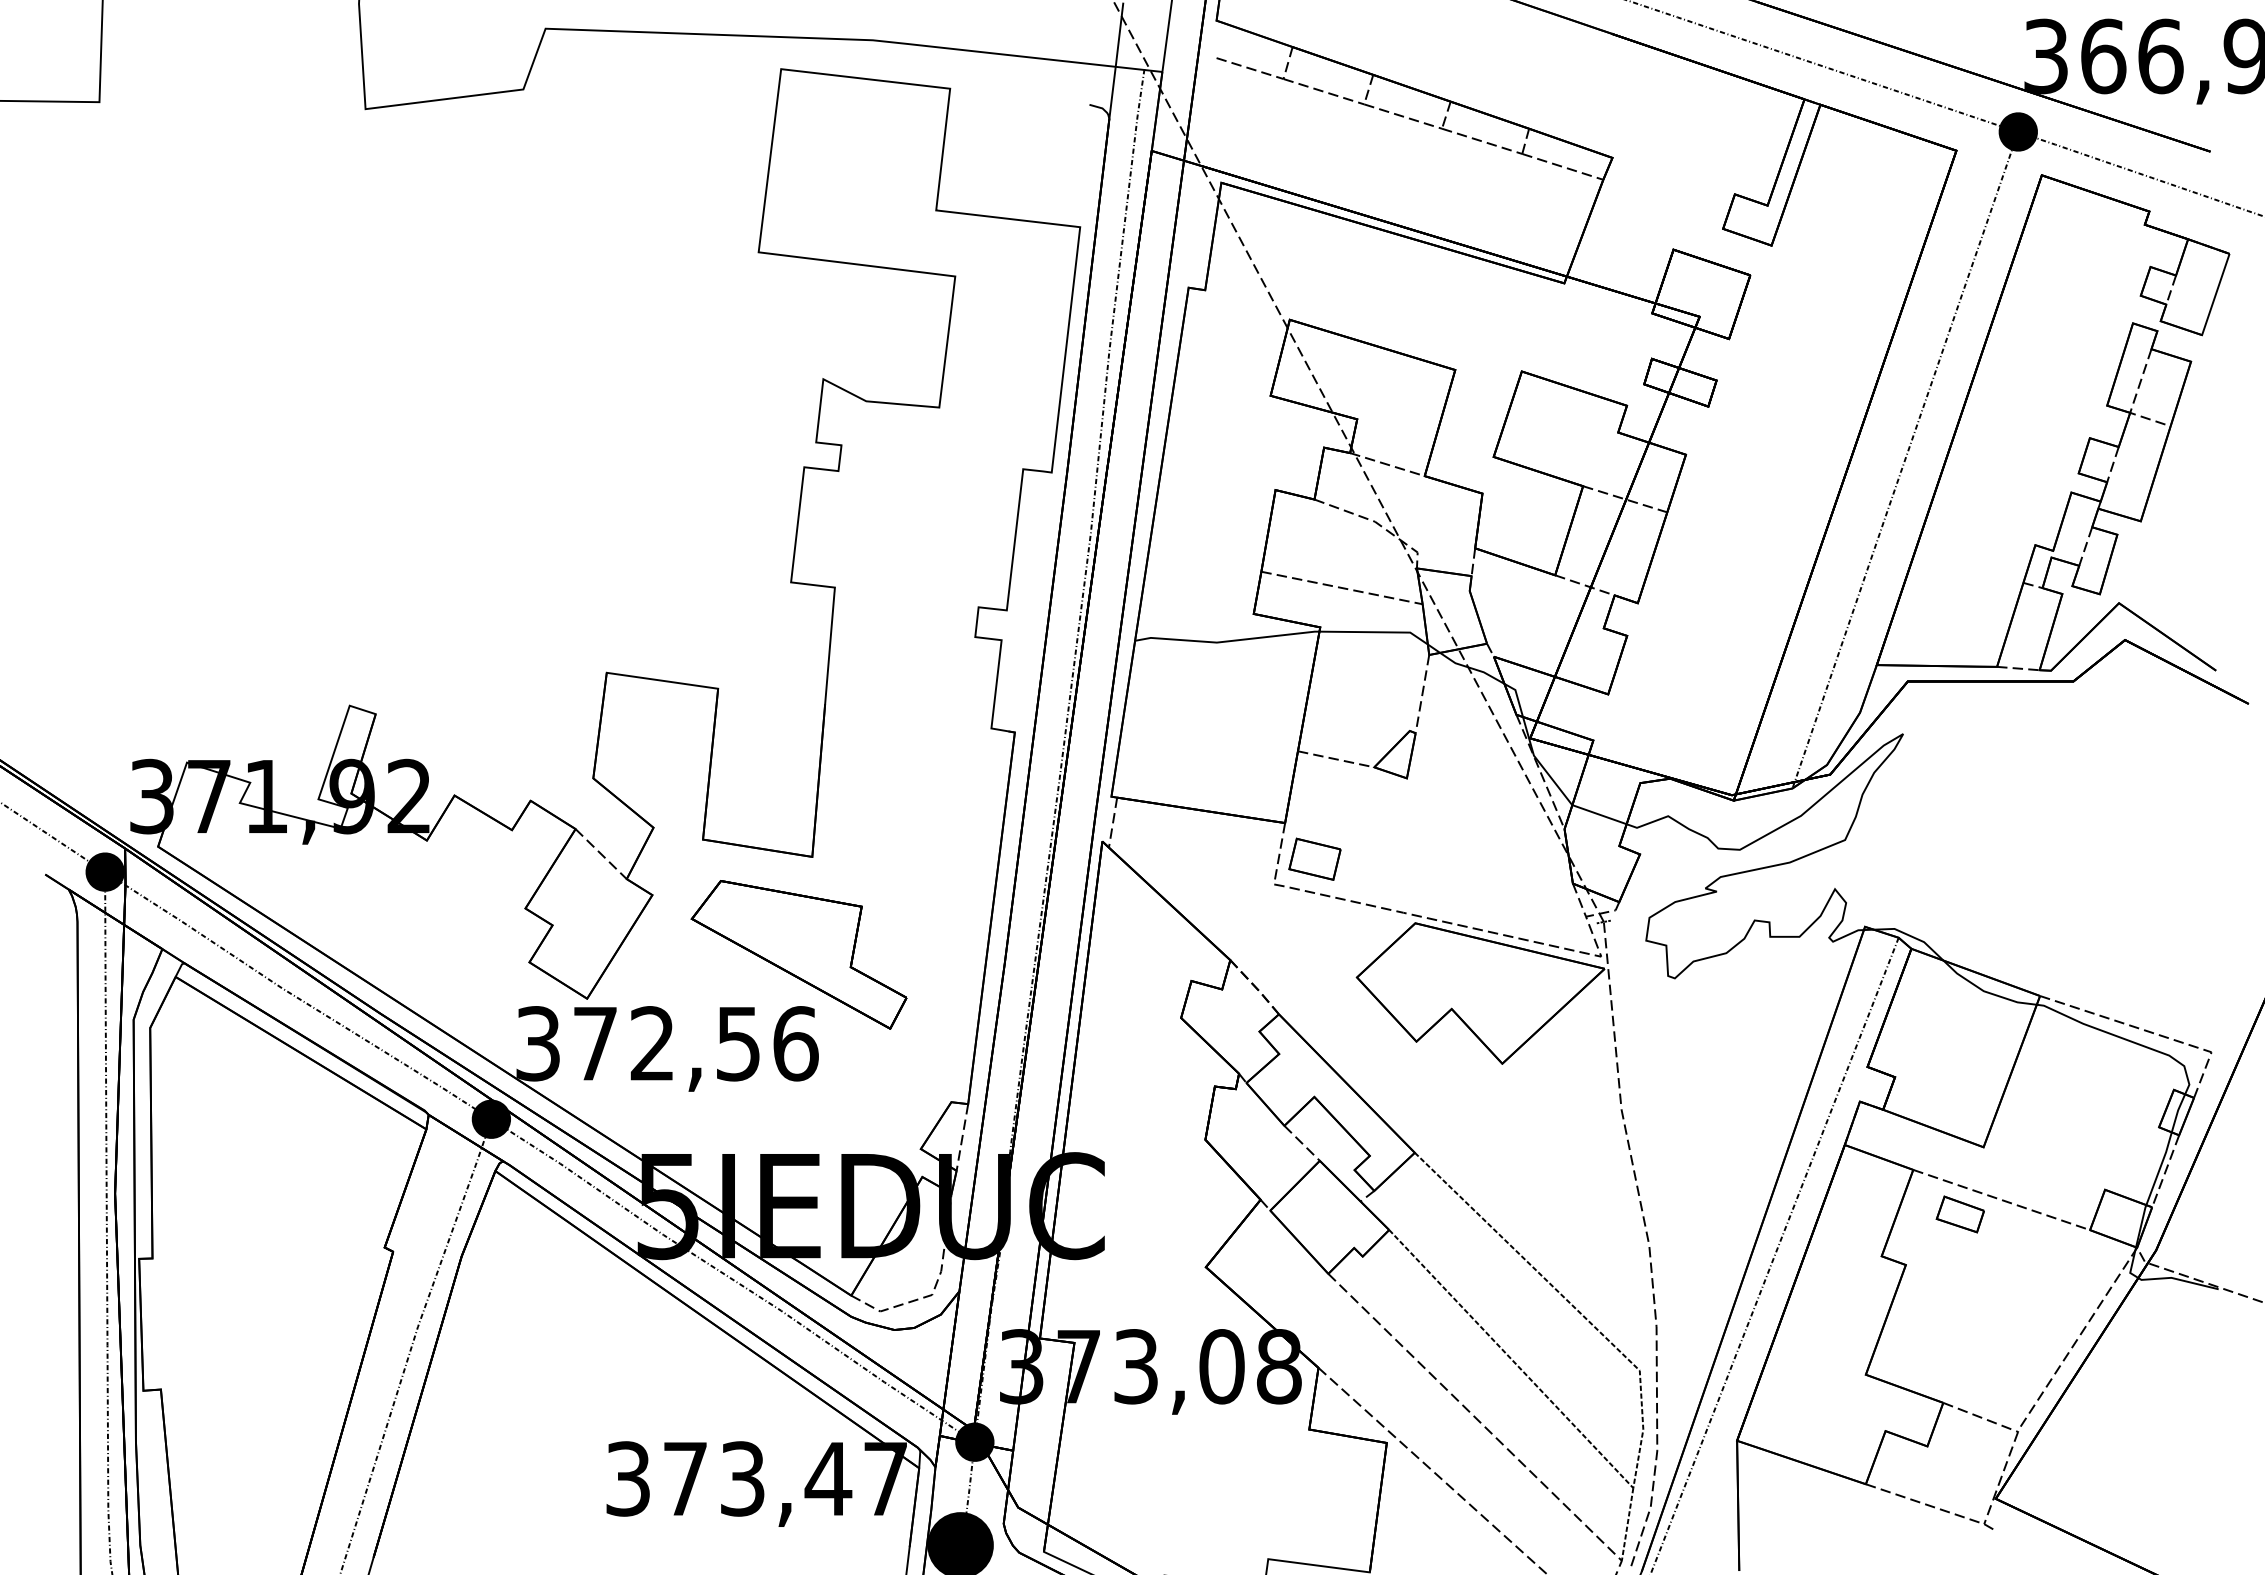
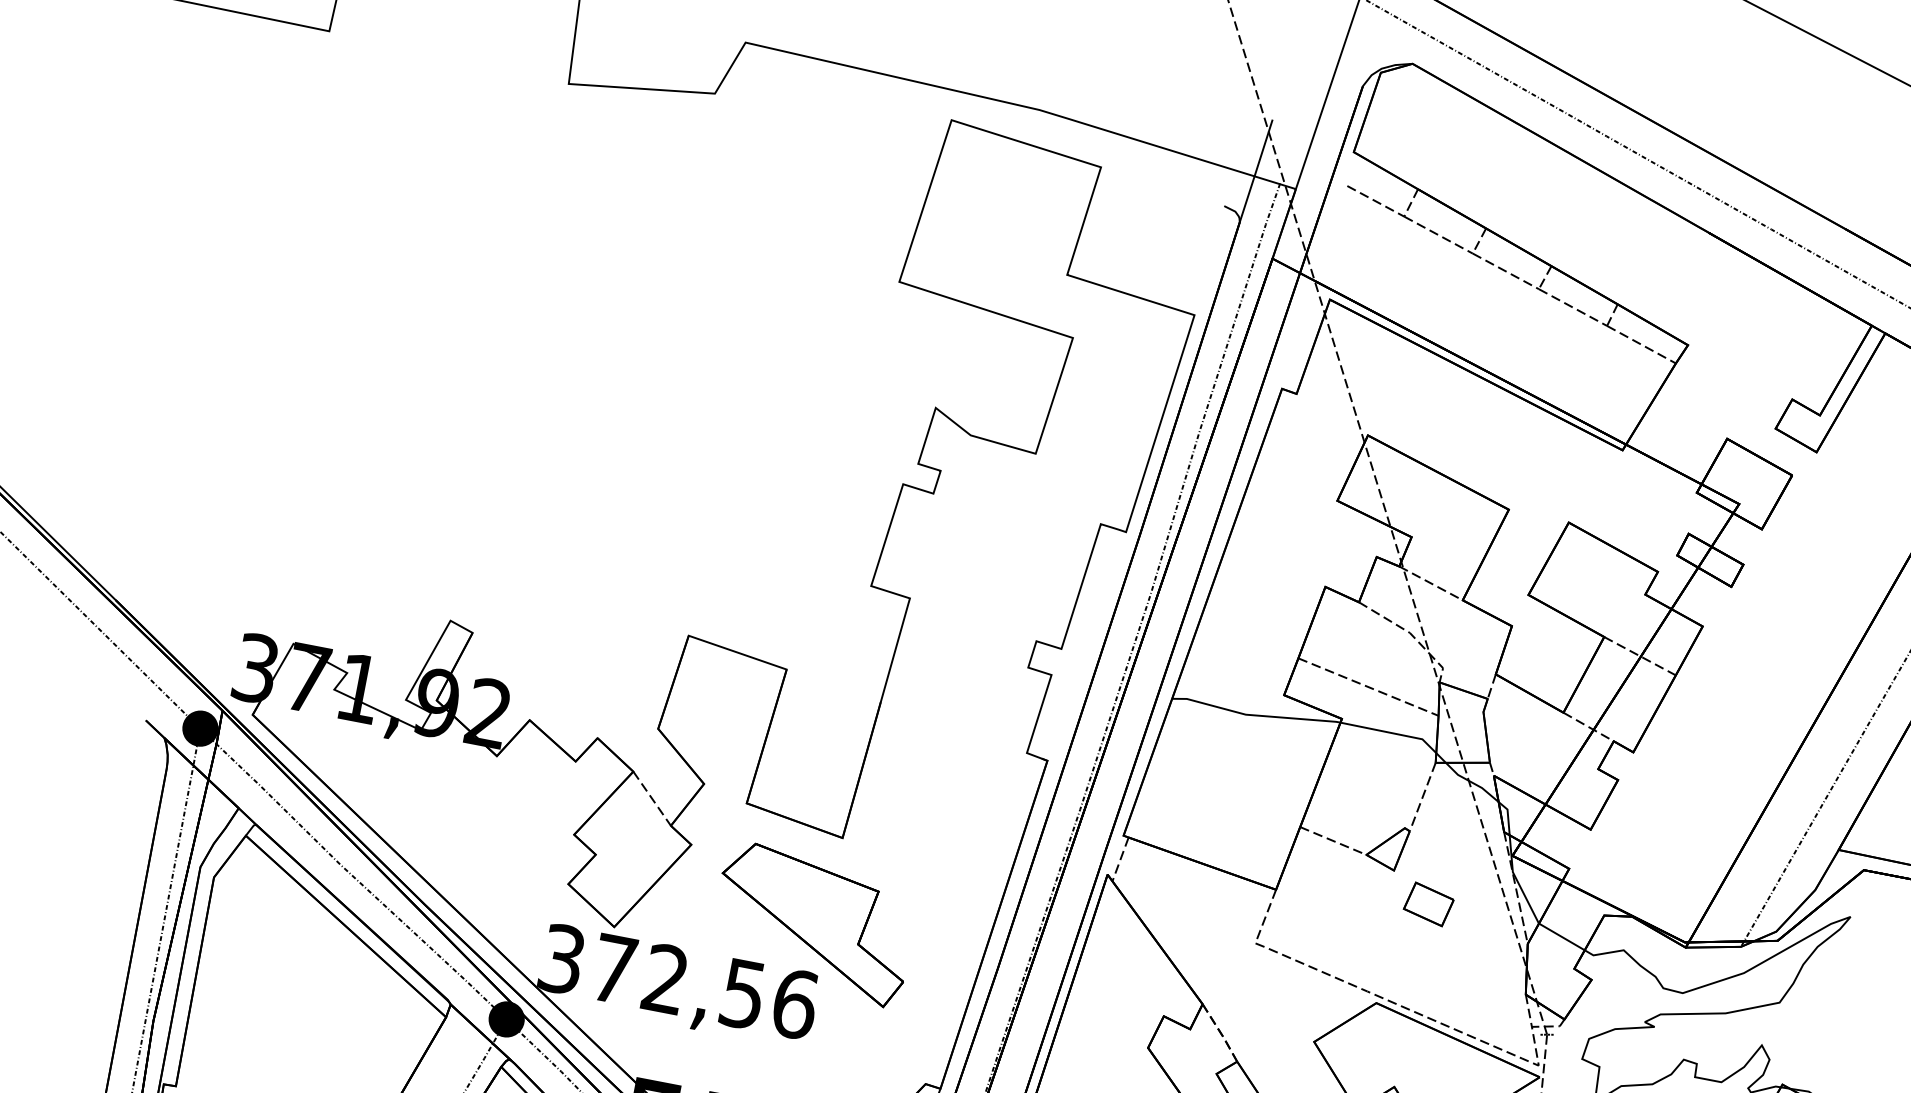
part: (1314, 858) -> (1428, 903), moved

